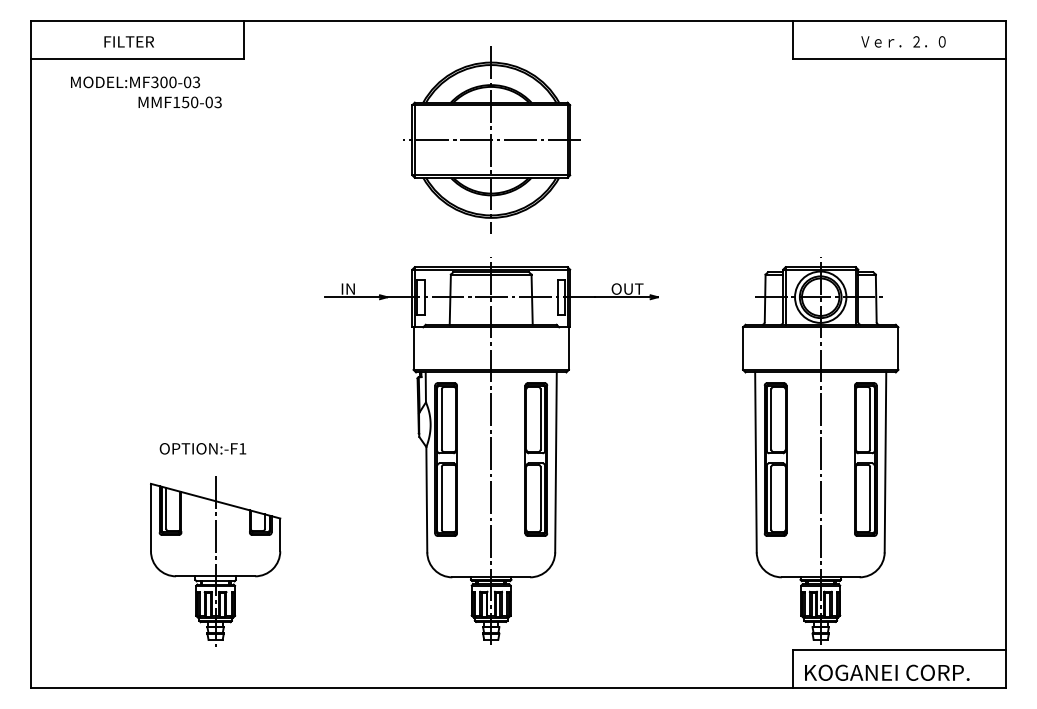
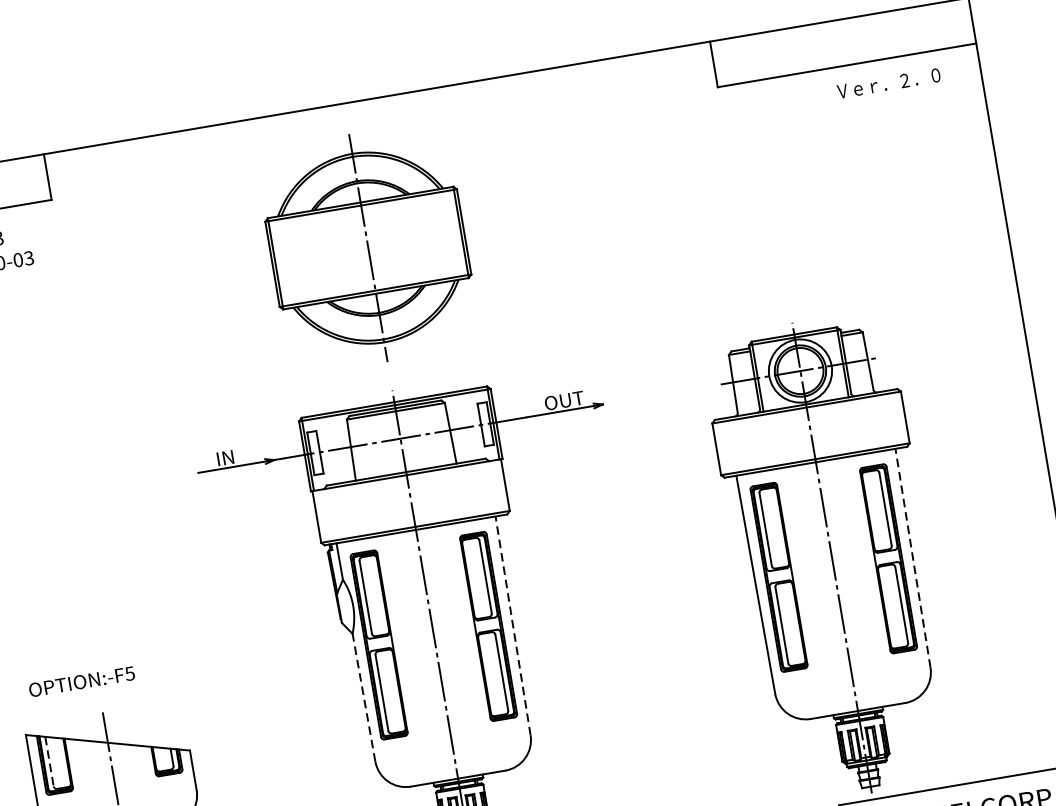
text: (903, 41) -> (888, 83), moved
line: (491, 140) -> (368, 248), removed
text: (242, 448) -> (129, 673), OPTION:-F1 -> OPTION:-F5
line: (556, 461) -> (513, 624), solid -> dashed
line: (885, 461) -> (912, 557), solid -> dashed
line: (426, 499) -> (363, 697), solid -> dashed
line: (166, 508) -> (49, 761), solid -> dashed

